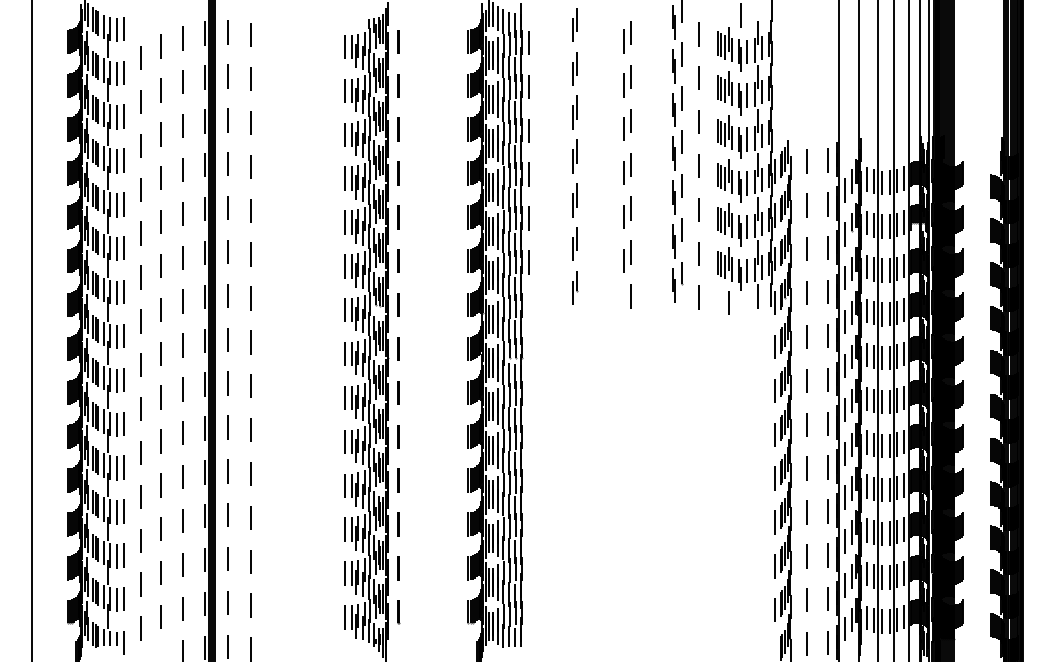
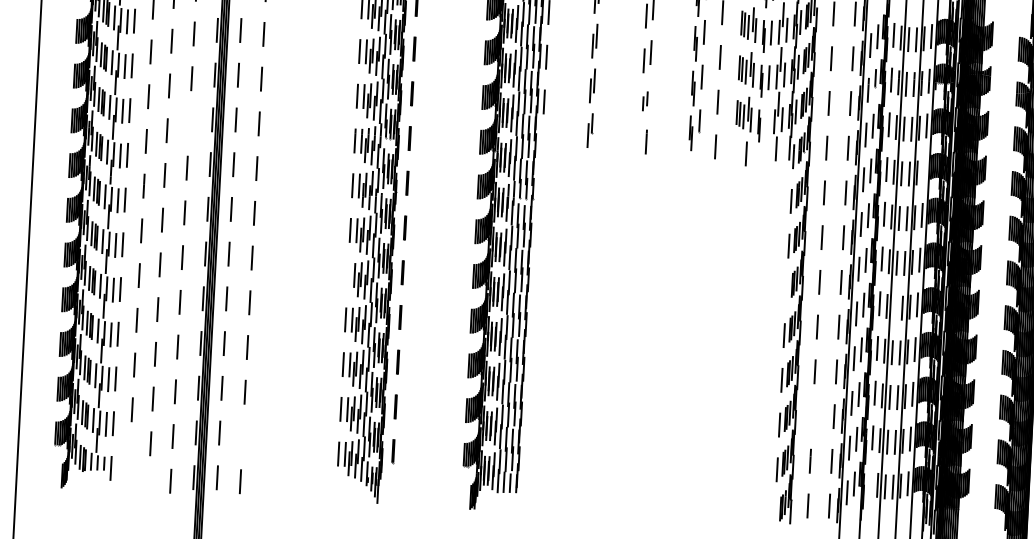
part: (627, 256) -> (645, 101), size x0.6
line: (747, 270) -> (767, 121), removed
line: (182, 301) -> (189, 123), removed
line: (904, 309) -> (924, 170), removed
line: (775, 434) -> (786, 290), removed
line: (345, 441) -> (348, 274), removed
line: (881, 445) -> (894, 307), removed
line: (807, 556) -> (812, 416), removed
line: (250, 605) -> (242, 436), removed
line: (867, 617) -> (870, 482), removed
line: (141, 628) -> (130, 454), removed

